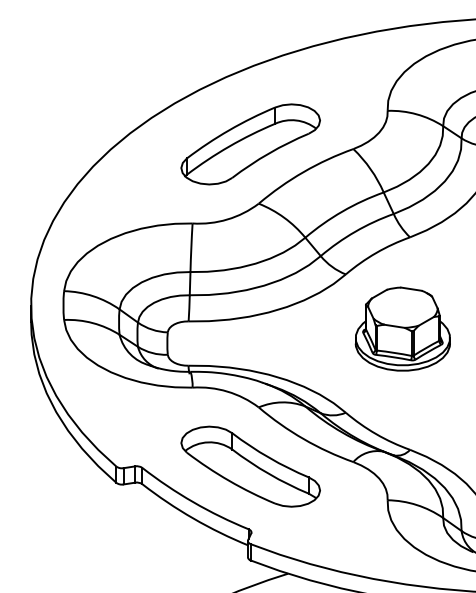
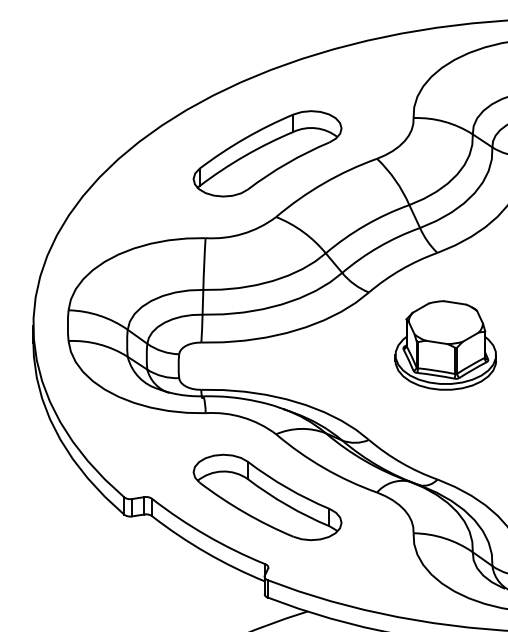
part: (402, 328) -> (445, 344), moved

